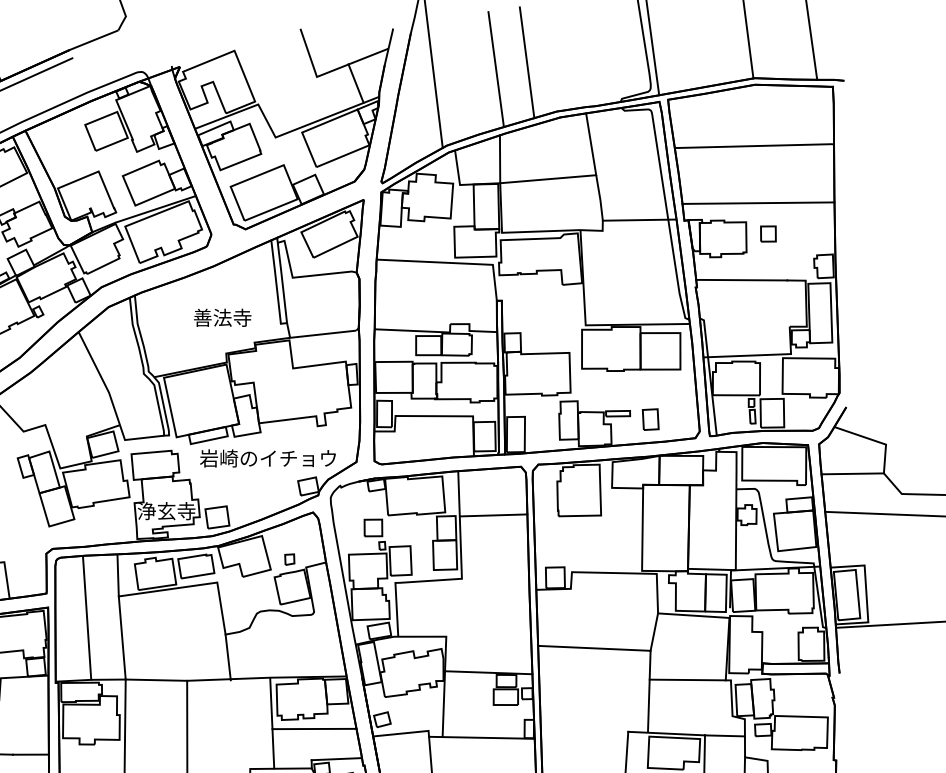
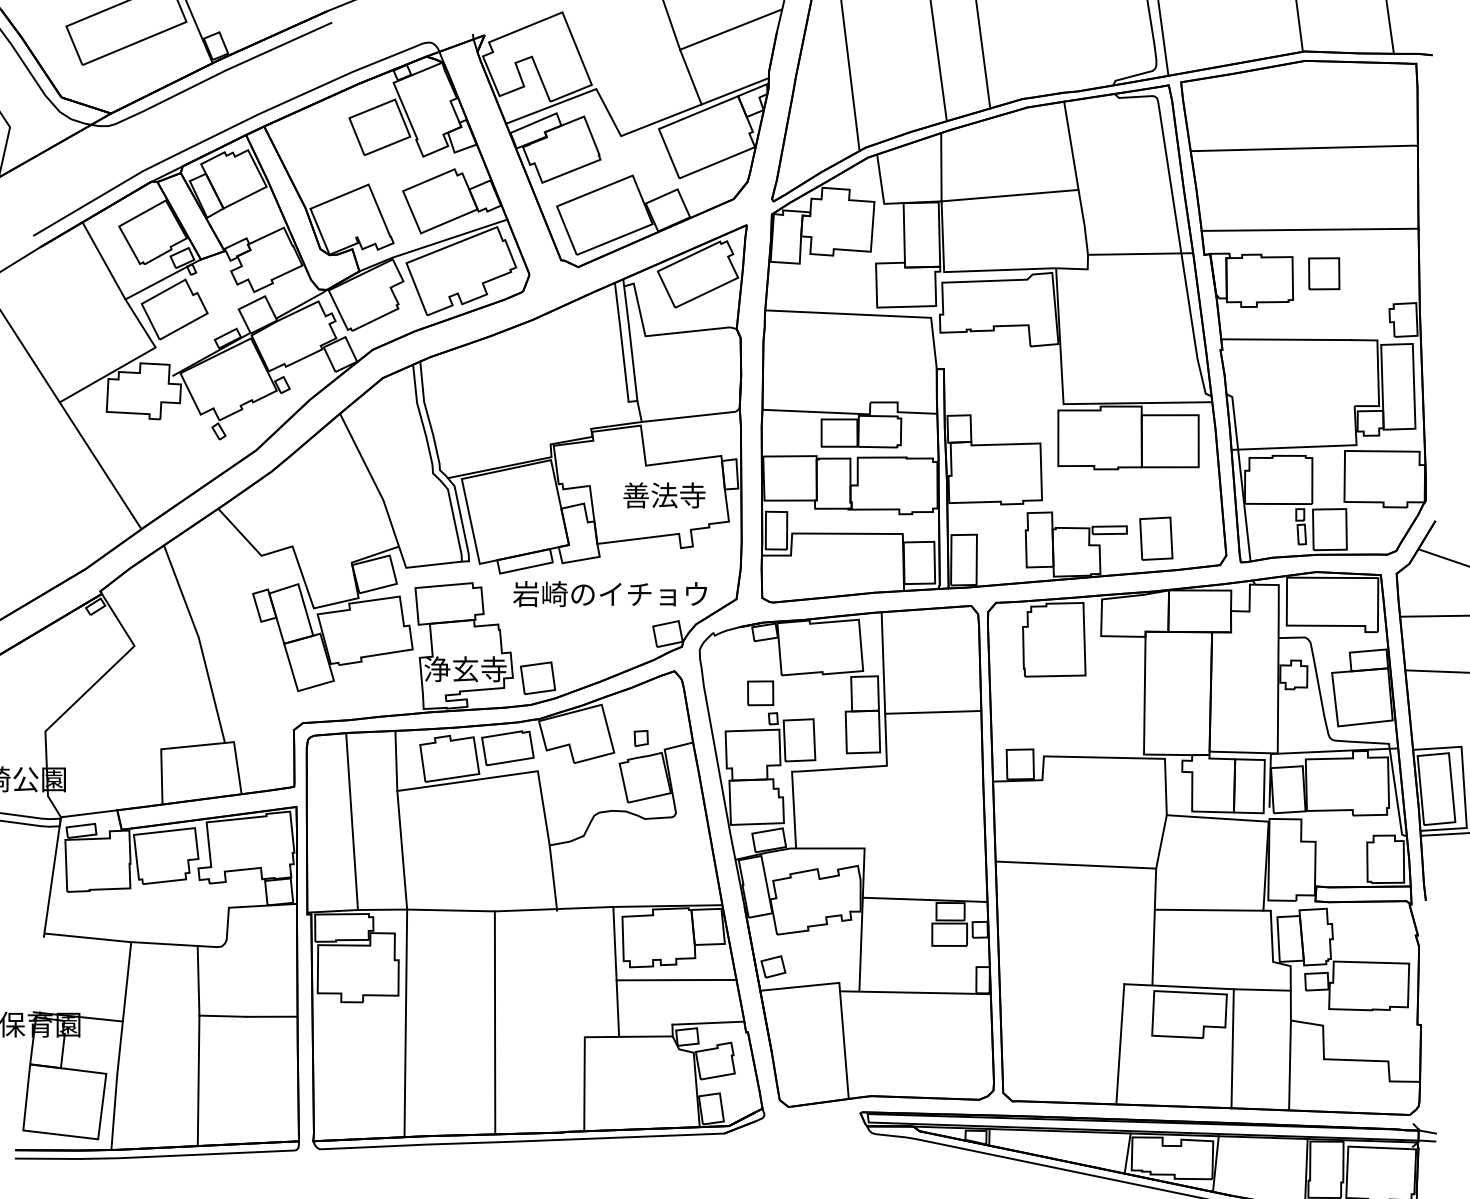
line: (355, 83) -> (690, 76), moved
part: (768, 233) -> (1324, 273), size x1.43
text: (222, 317) -> (664, 495), moved
part: (650, 419) -> (1156, 538), size x1.43
line: (493, 514) -> (933, 711), moved

